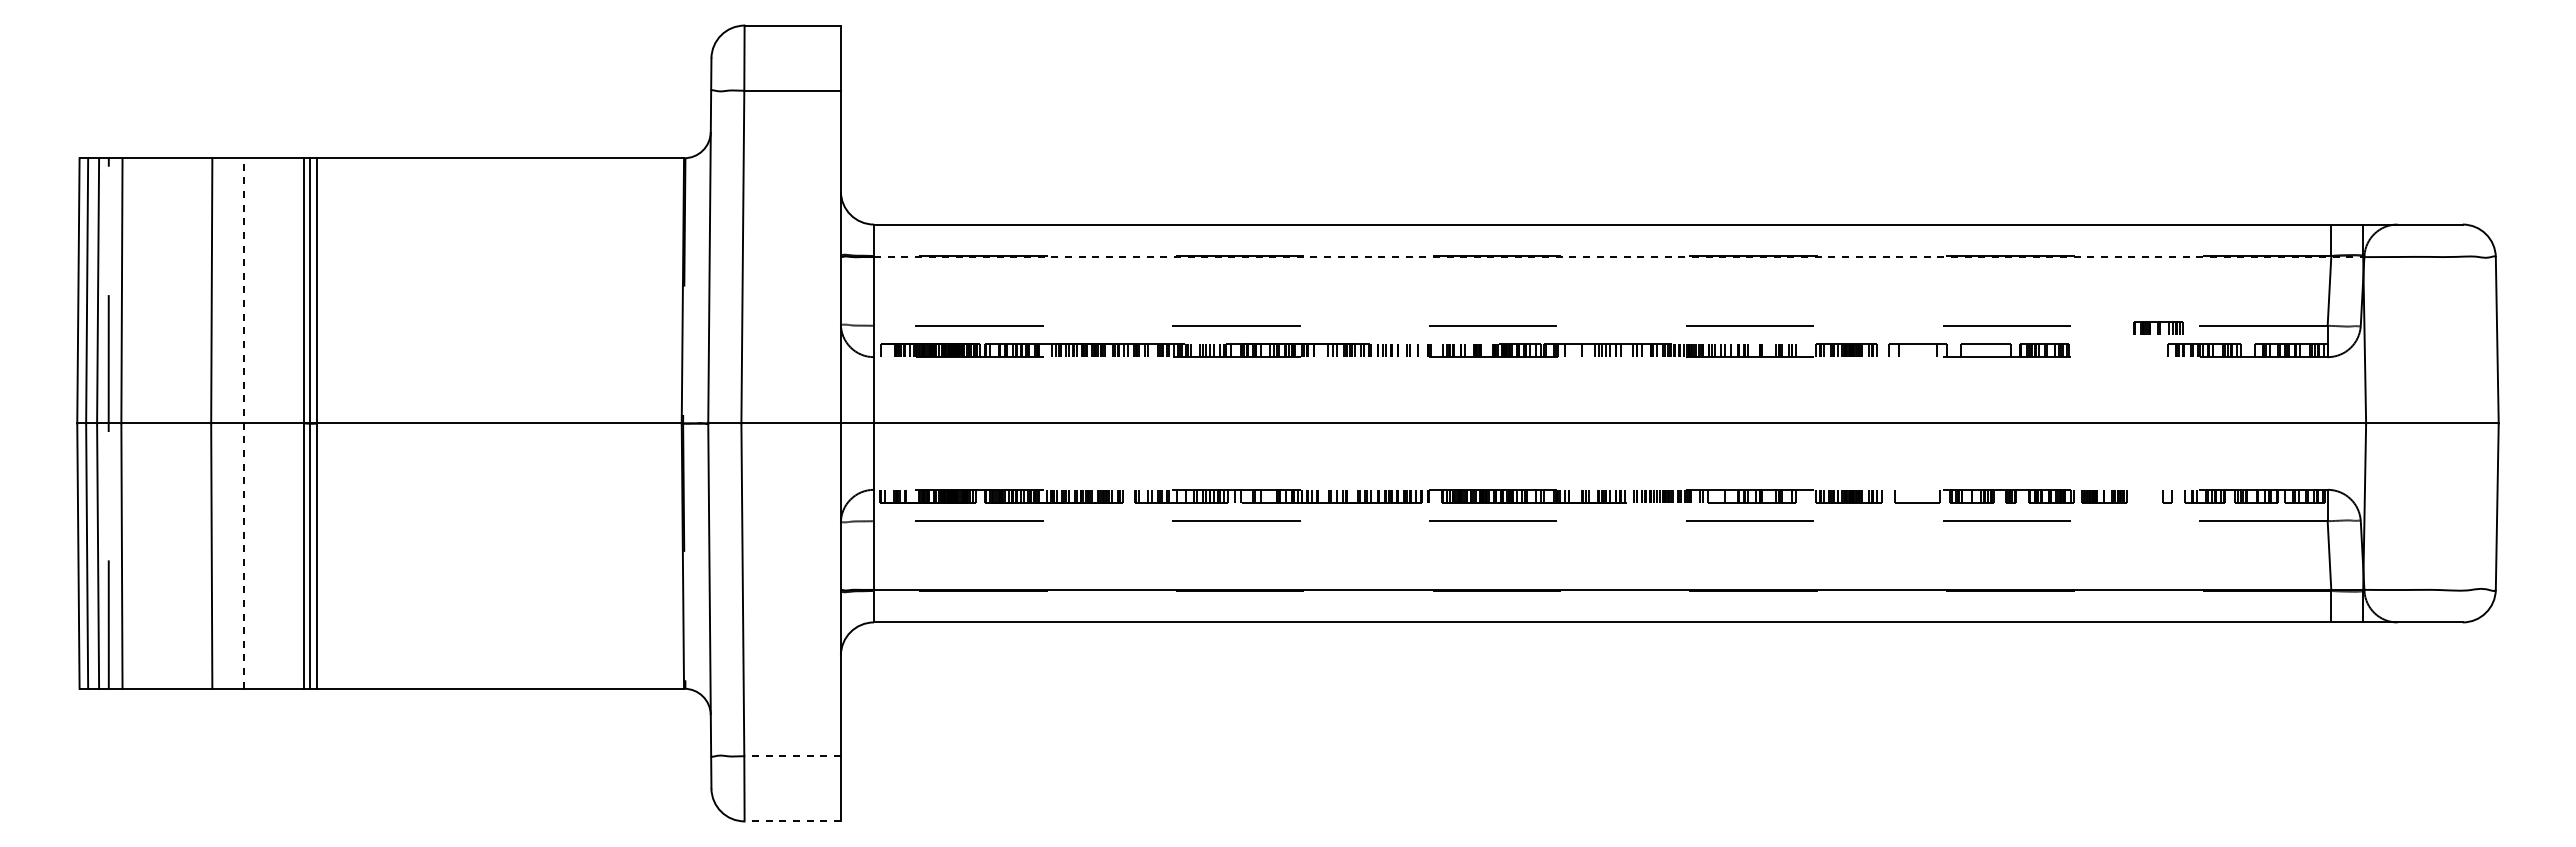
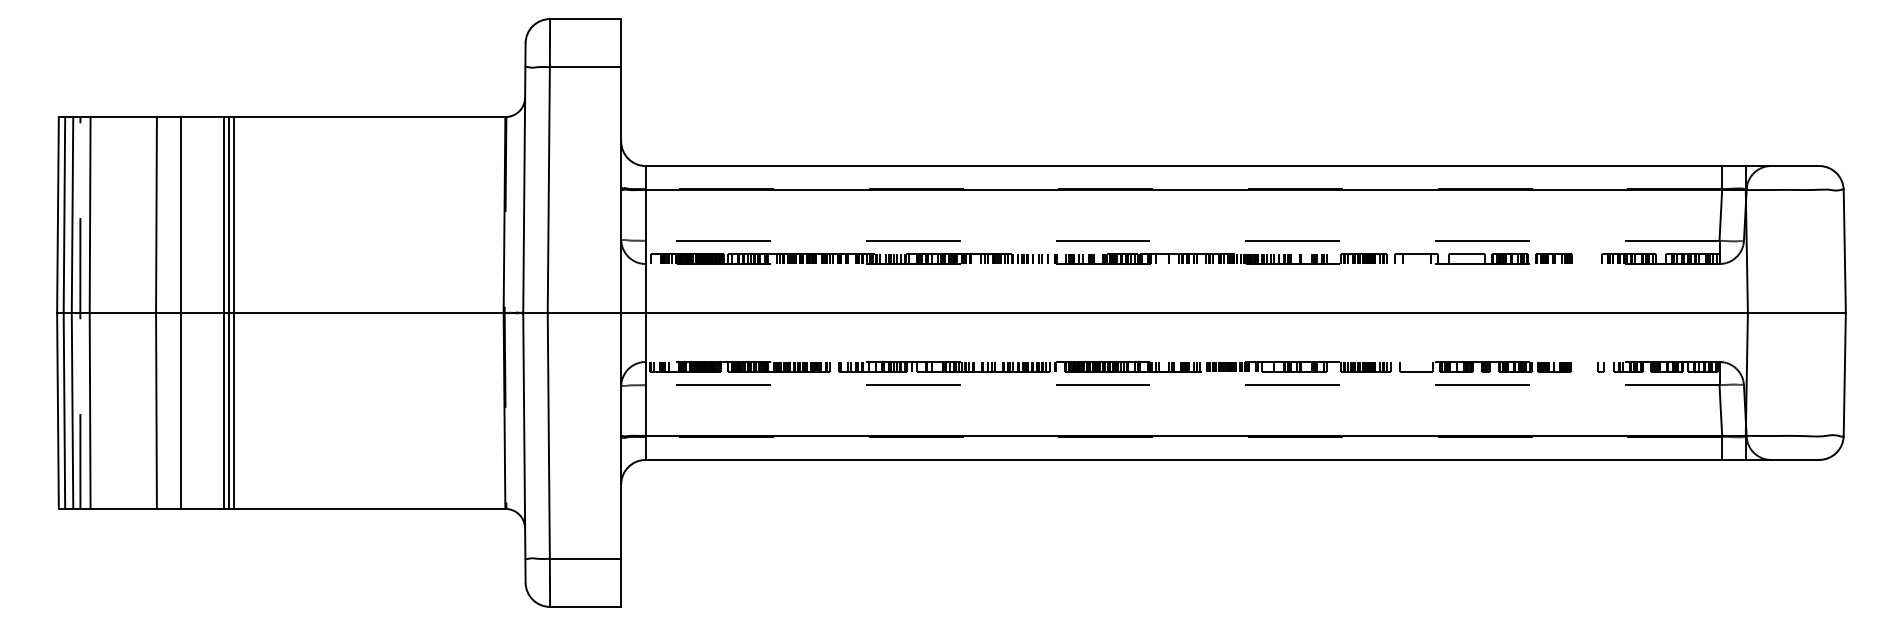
line: (1618, 257) -> (1195, 190), dashed -> solid
part: (2158, 327) -> (1553, 258), moved
line: (244, 423) -> (180, 313), dashed -> solid
line: (792, 756) -> (585, 558), dashed -> solid
line: (792, 821) -> (585, 607), dashed -> solid

